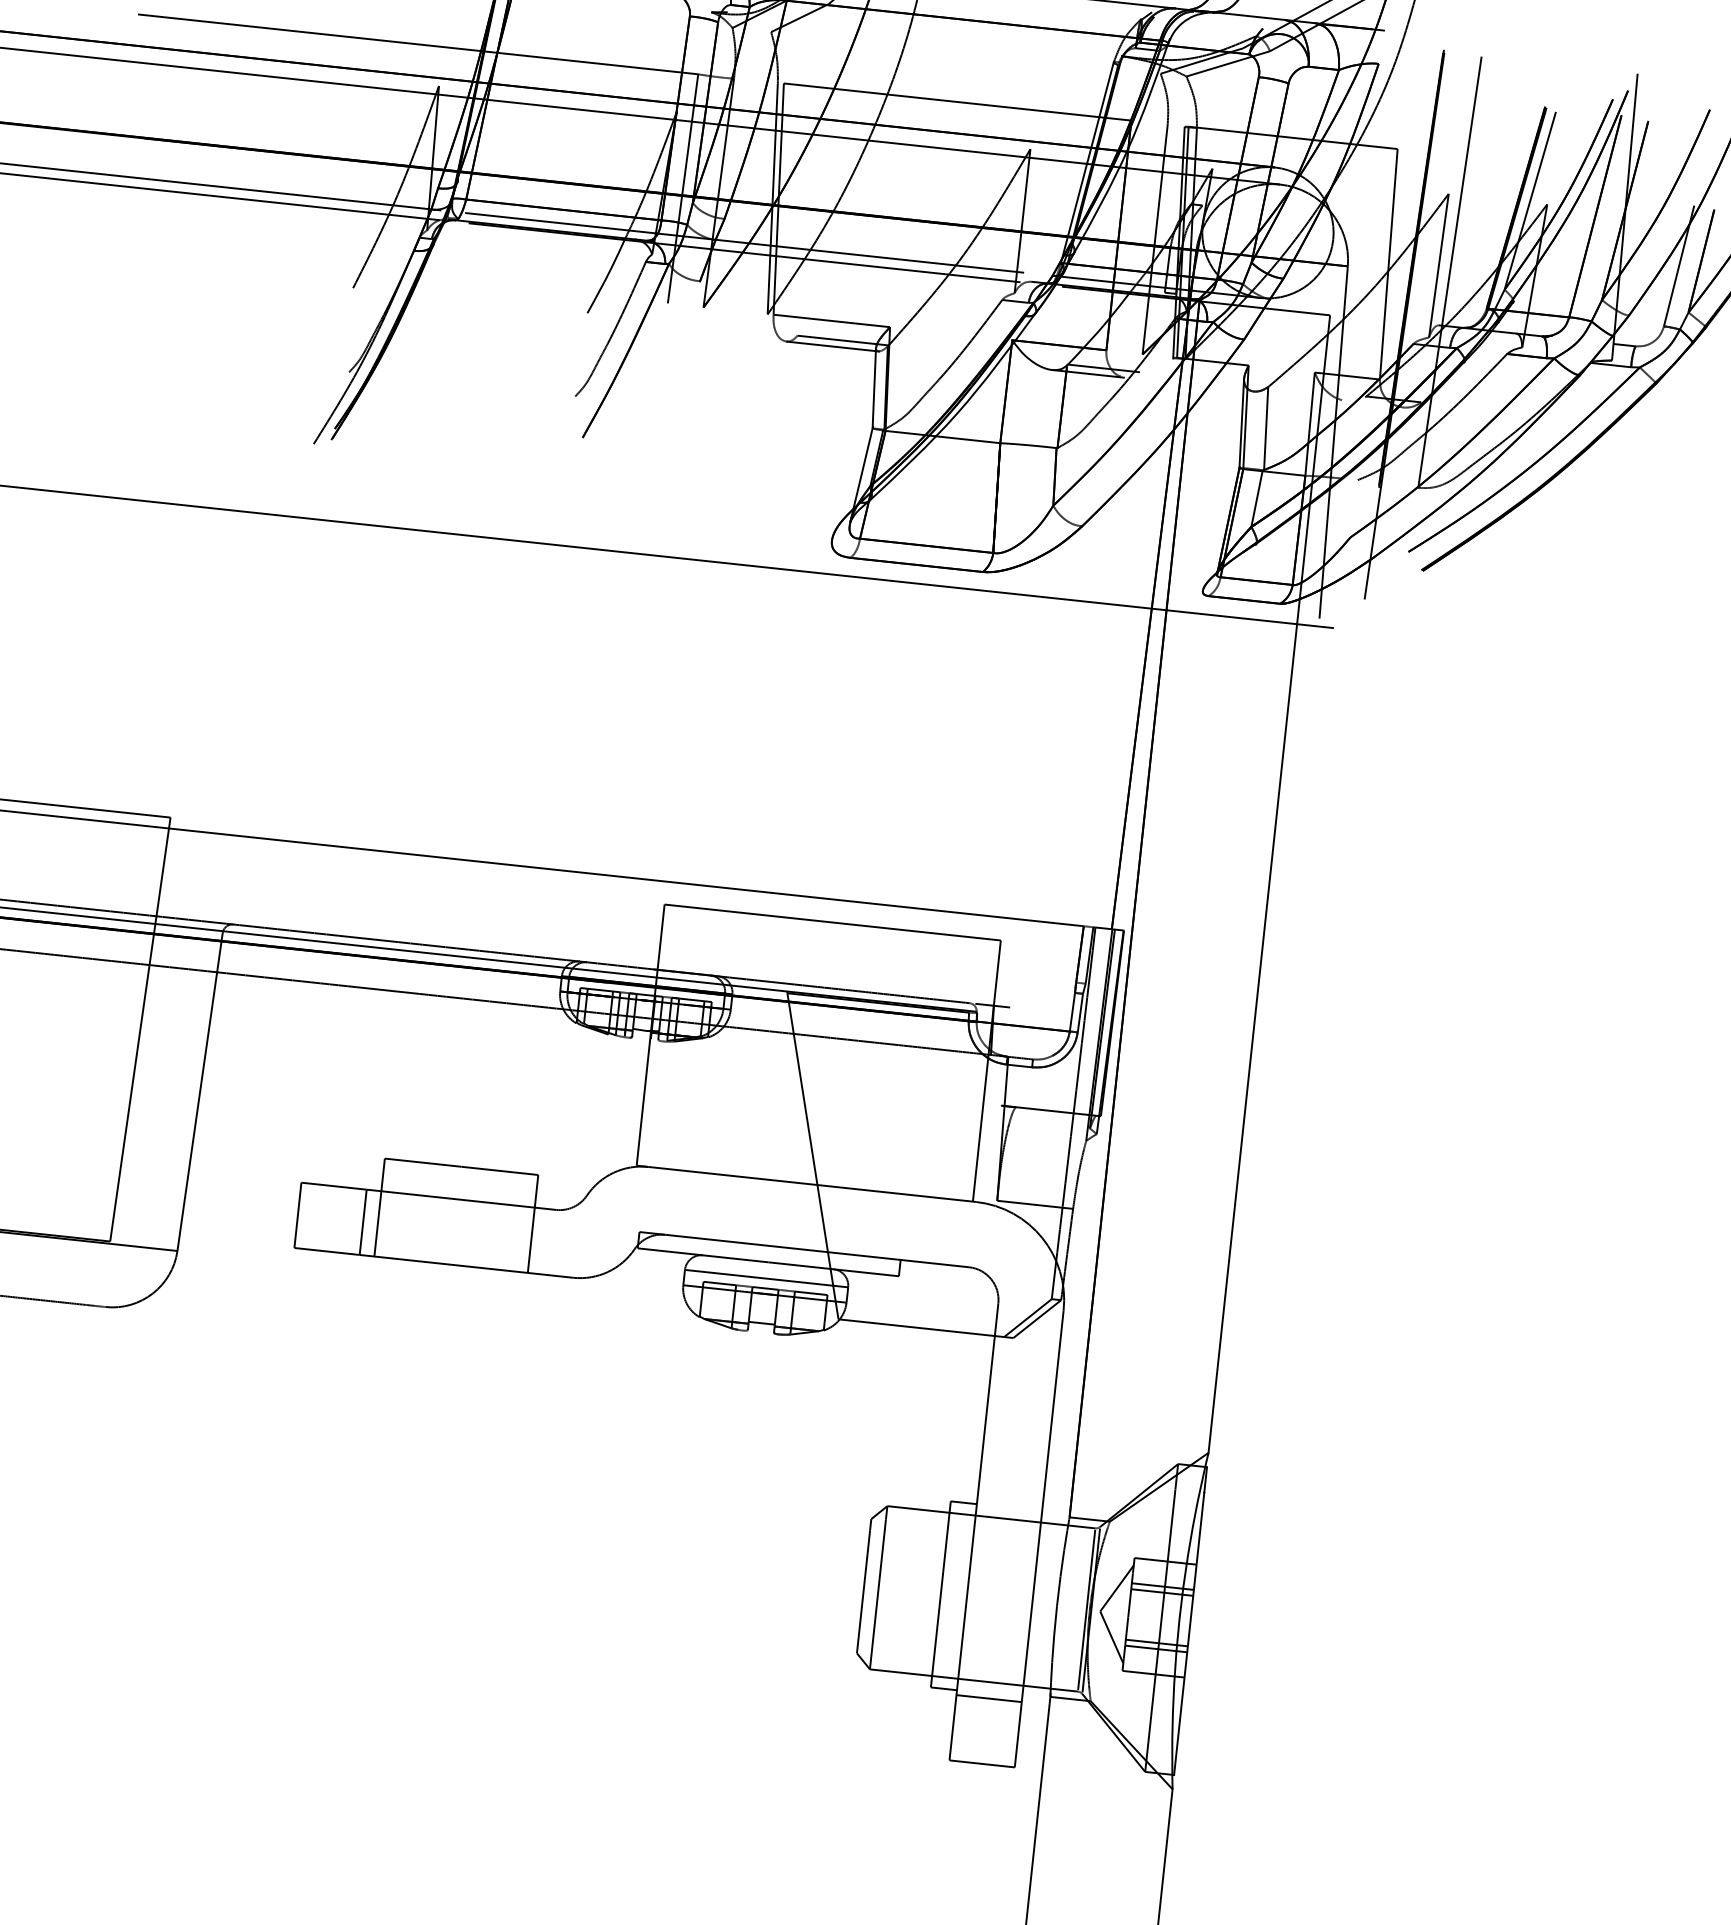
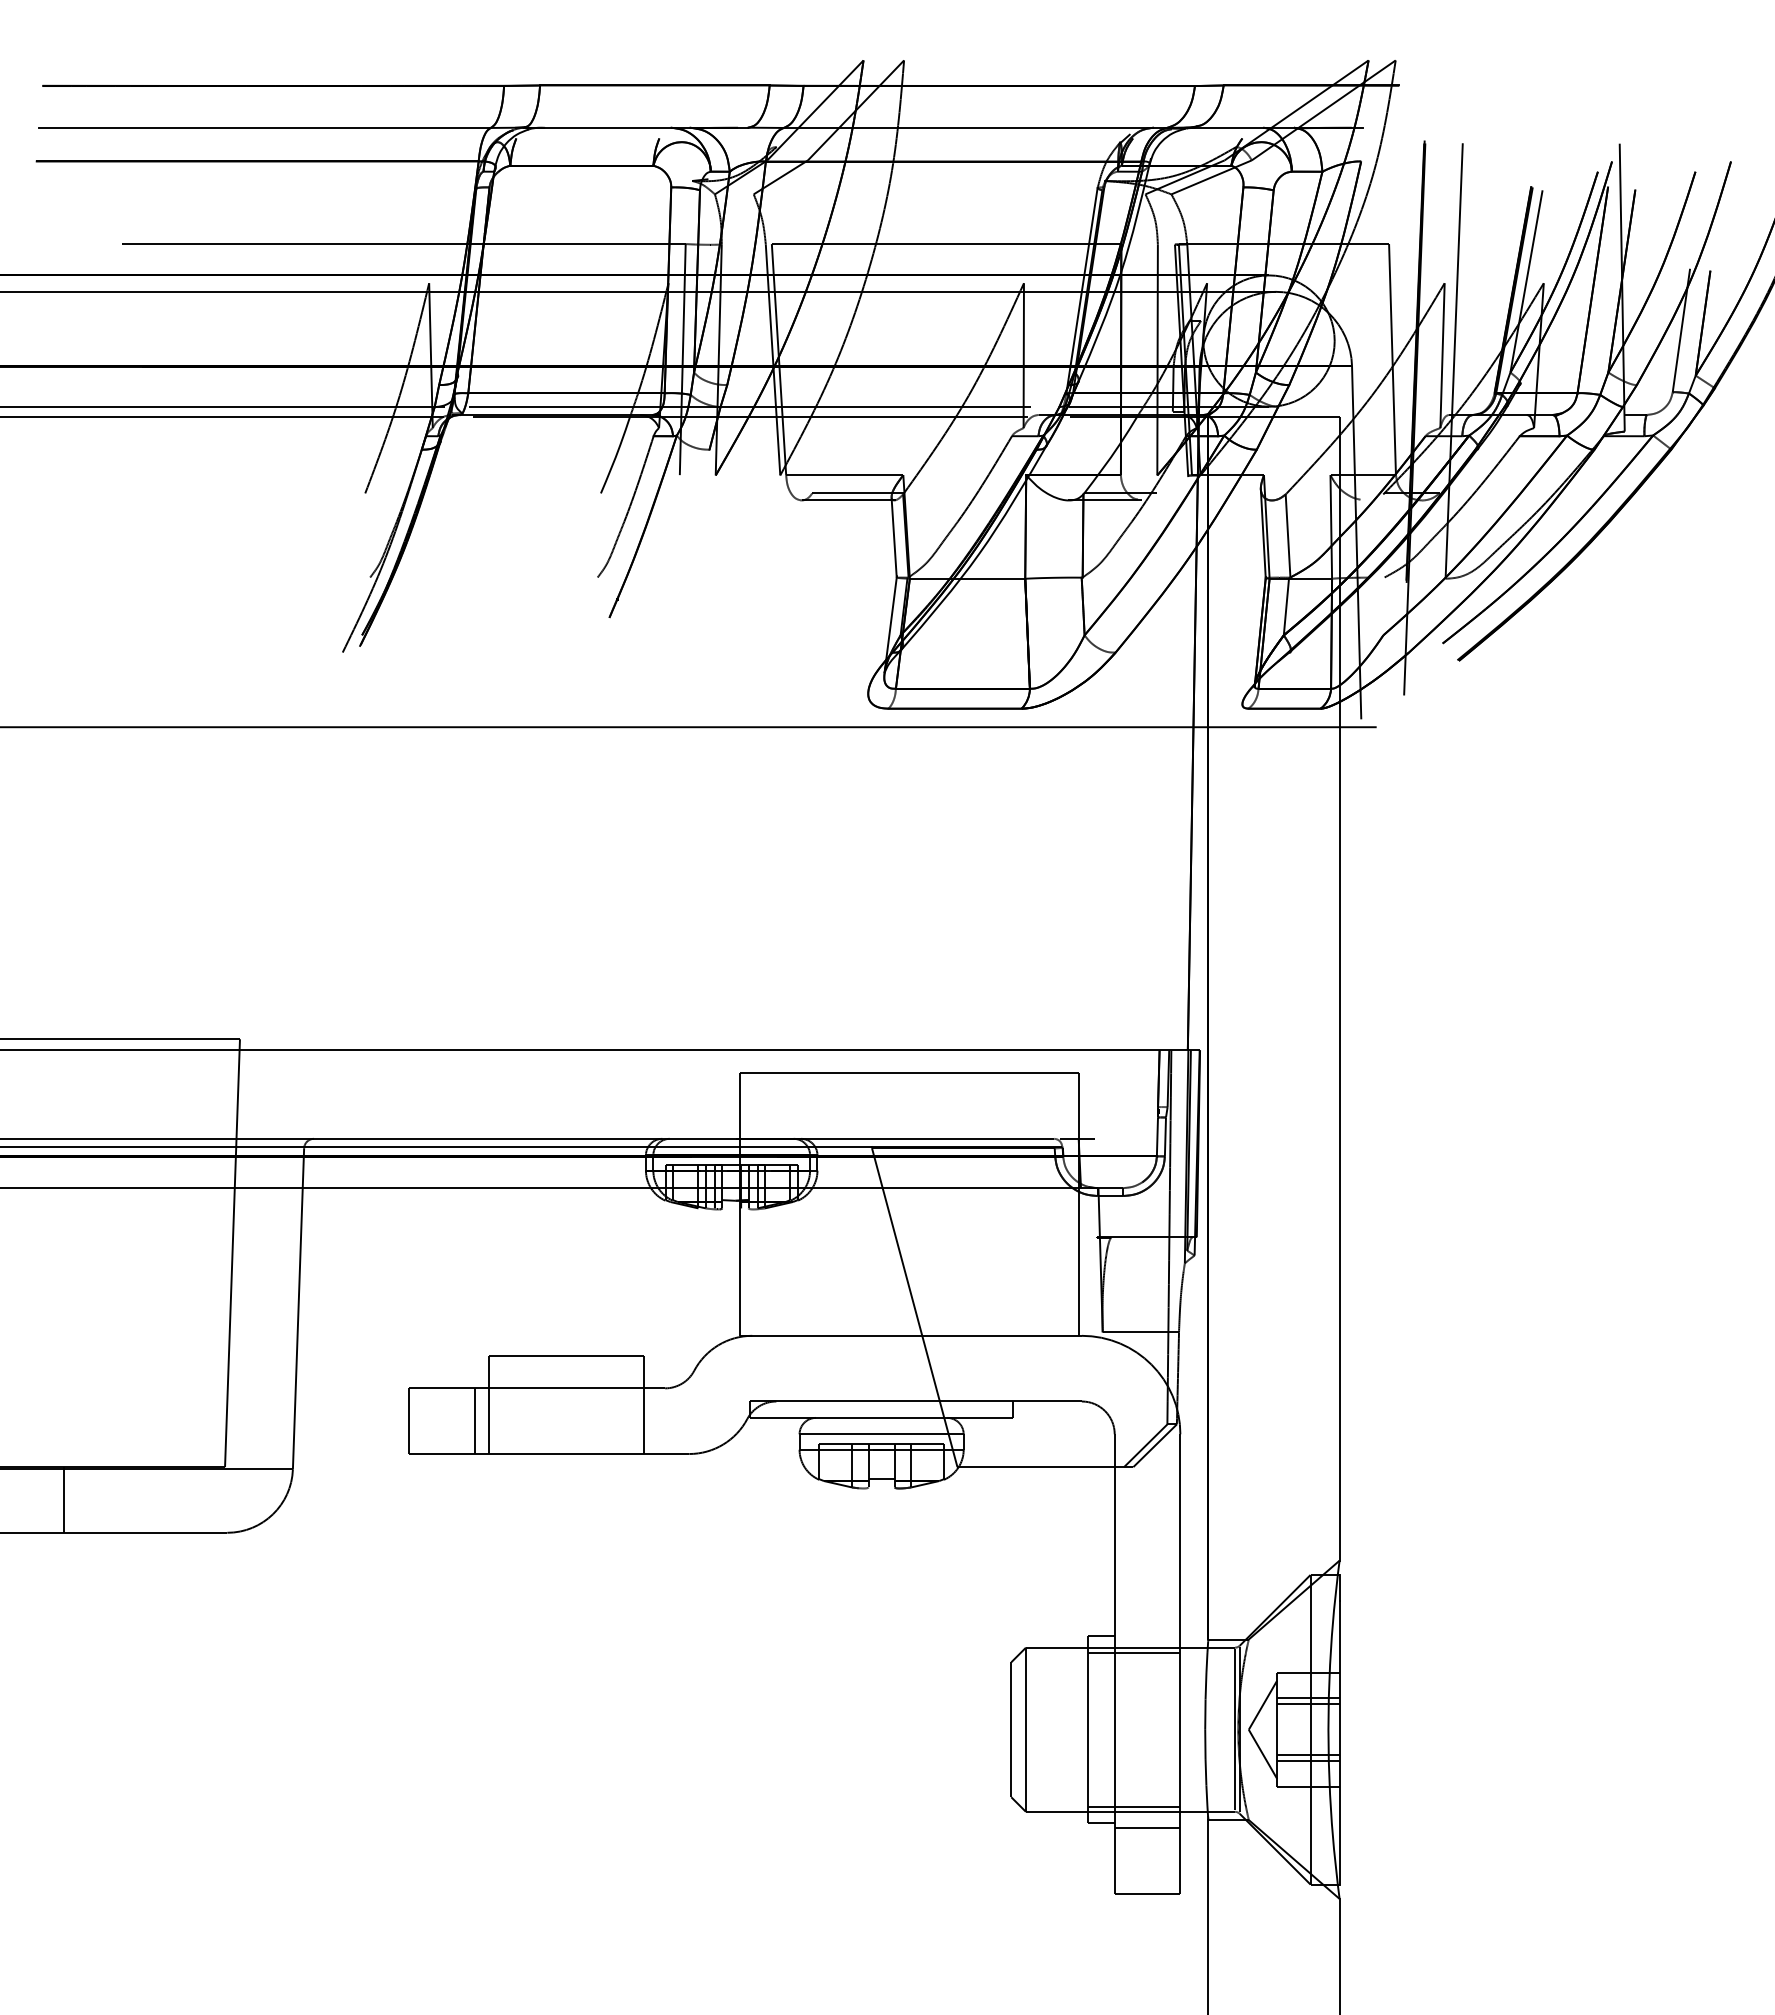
line: (994, 1522) -> (1134, 1652), added
line: (978, 1675) -> (1134, 1806), added

